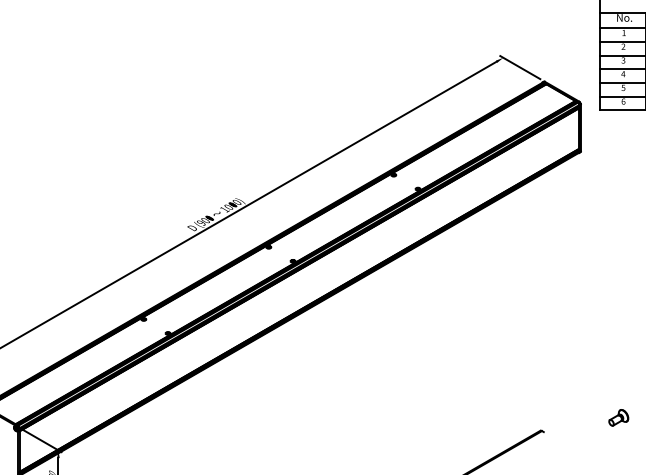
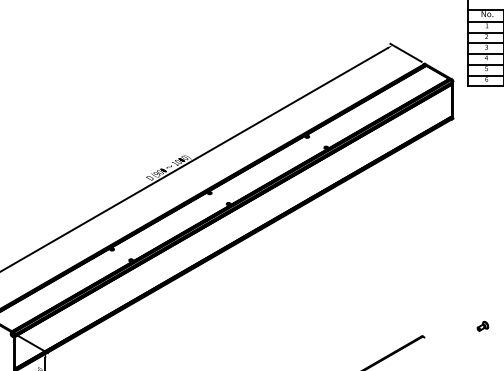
part: (618, 418) -> (482, 326), size x0.71

